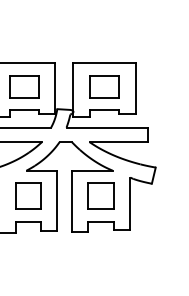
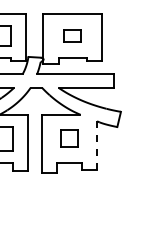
part: (104, 86) -> (72, 35), size x0.6
part: (100, 195) -> (69, 138), size x0.7
line: (130, 204) -> (97, 146), solid -> dashed

